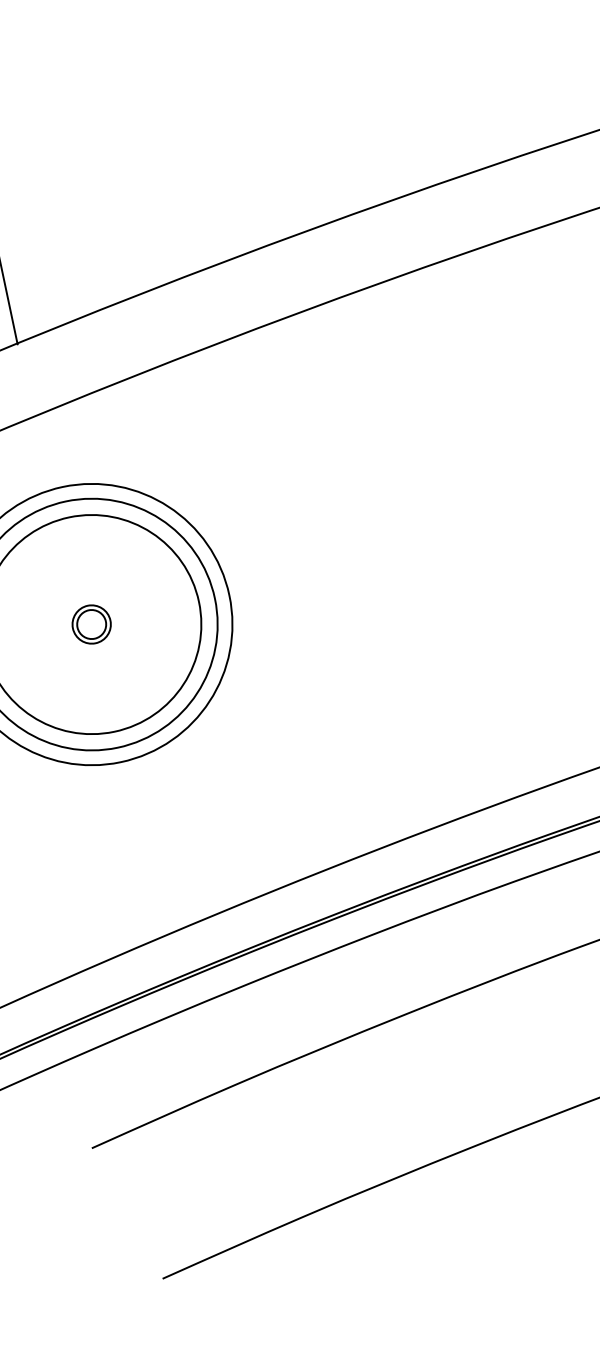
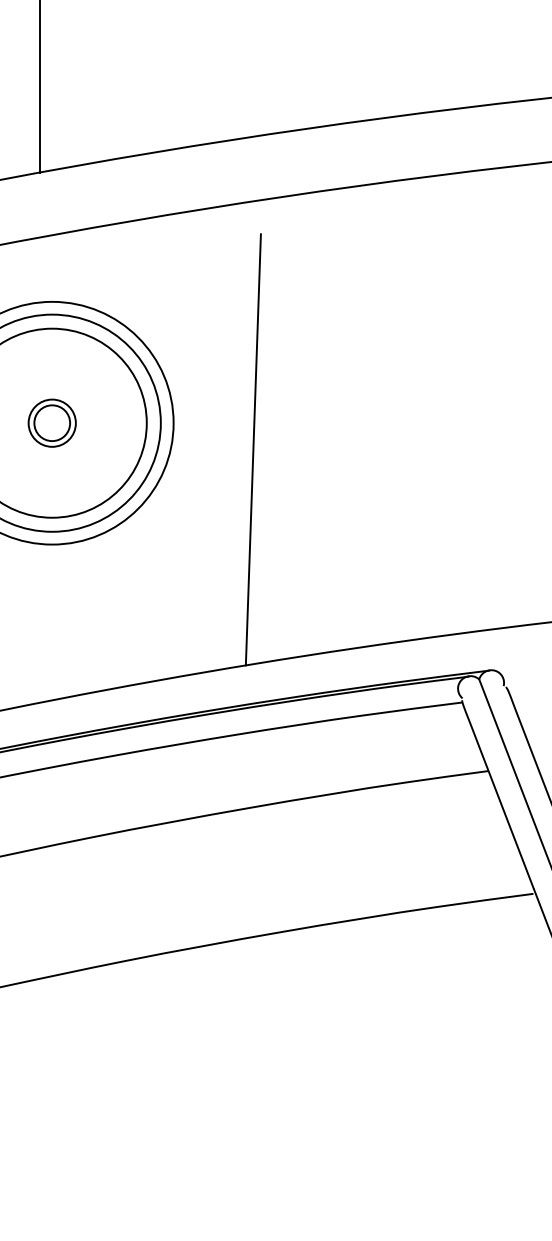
line: (325, 606) -> (252, 449), added
part: (90, 623) -> (51, 422), size x1.43

